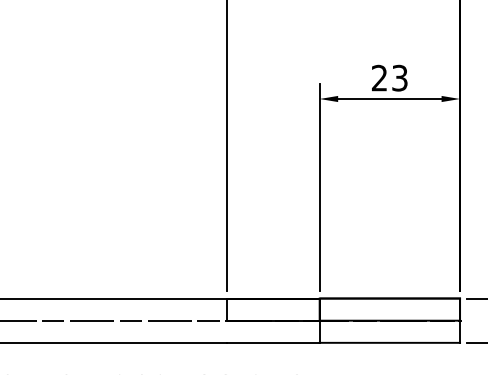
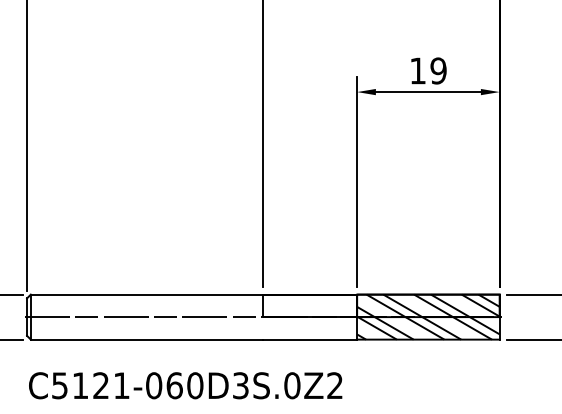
text: (389, 77) -> (428, 70), 23 -> 19
hatch: (389, 320) -> (428, 316), added

